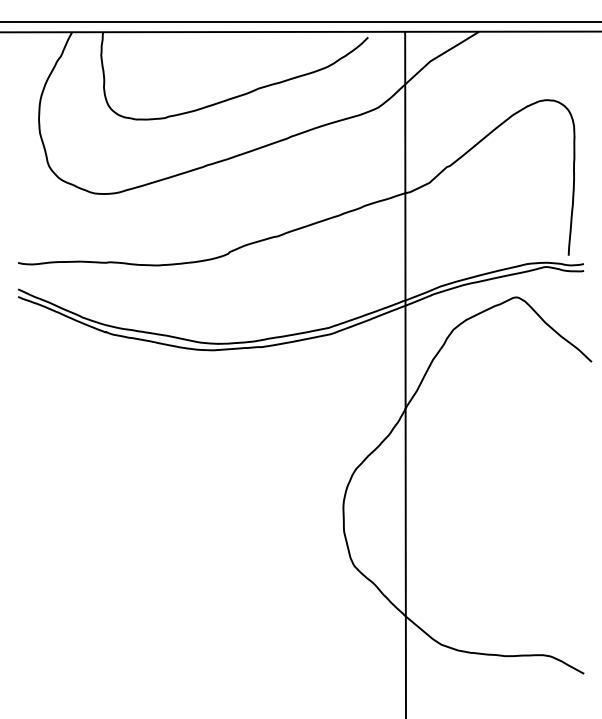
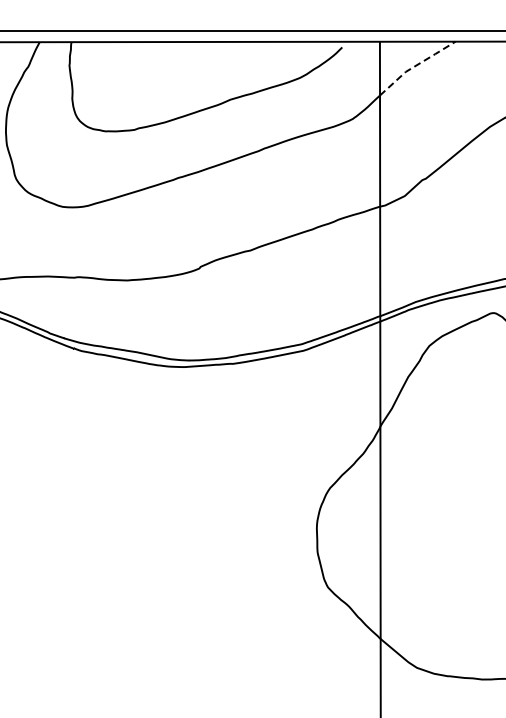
line: (440, 55) -> (416, 65), solid -> dashed

